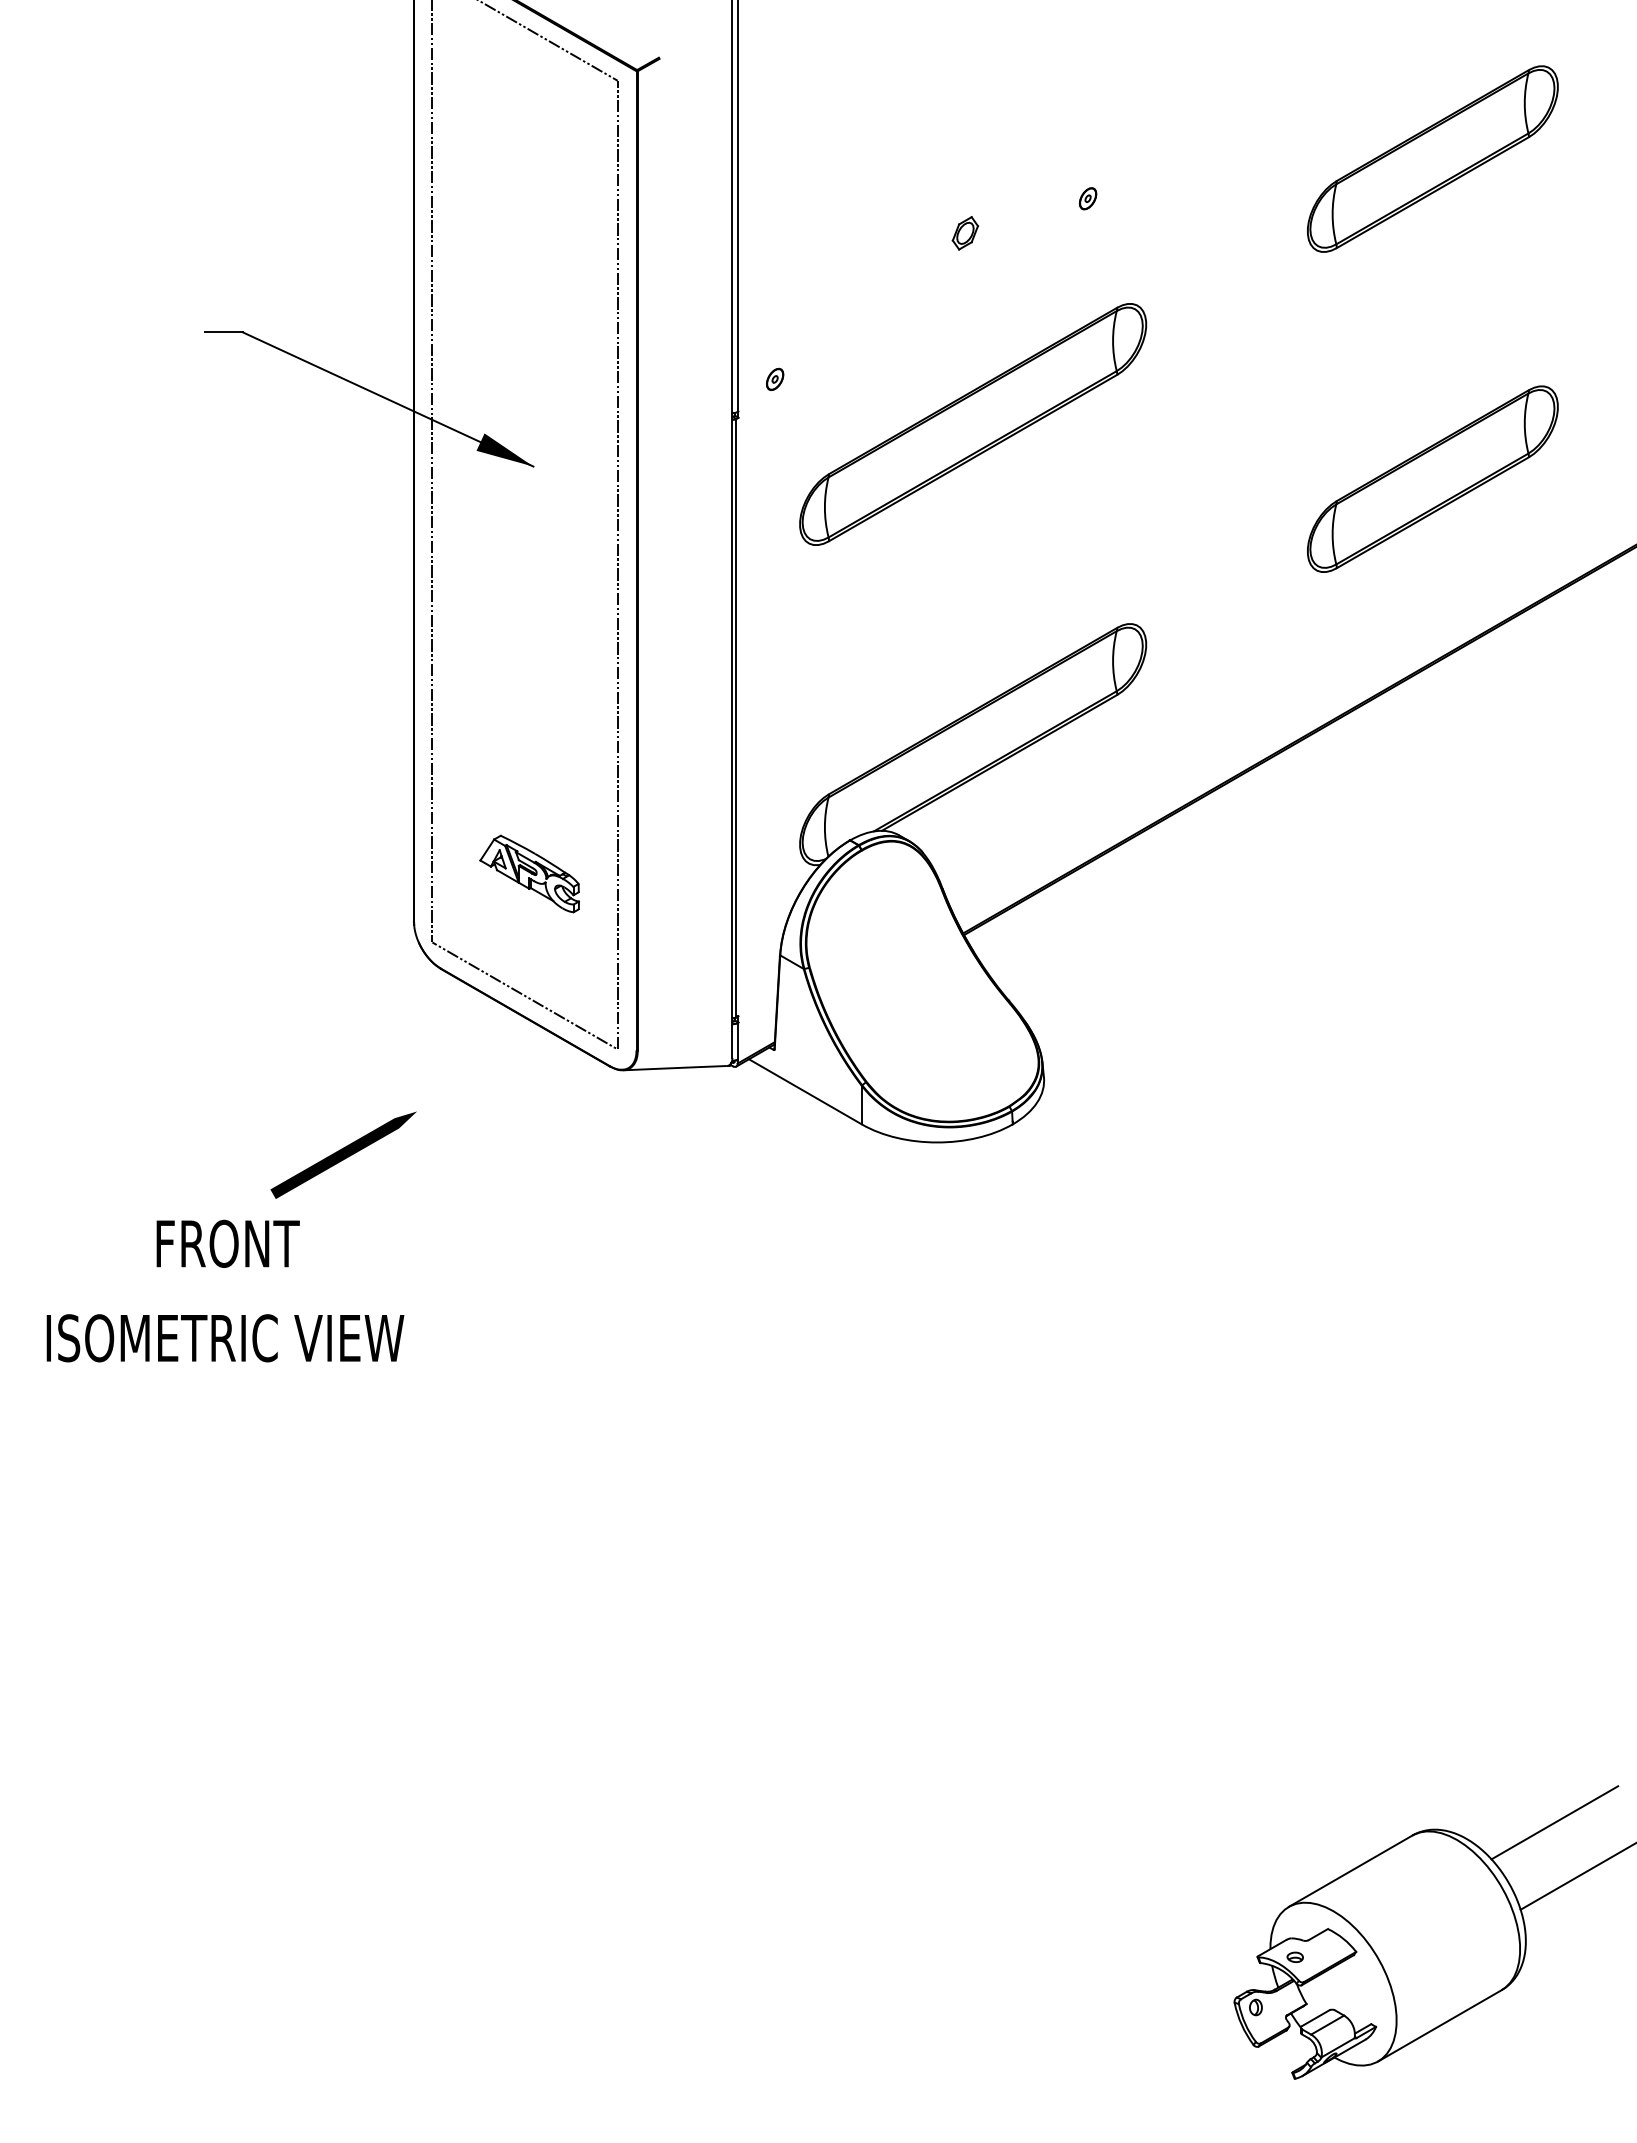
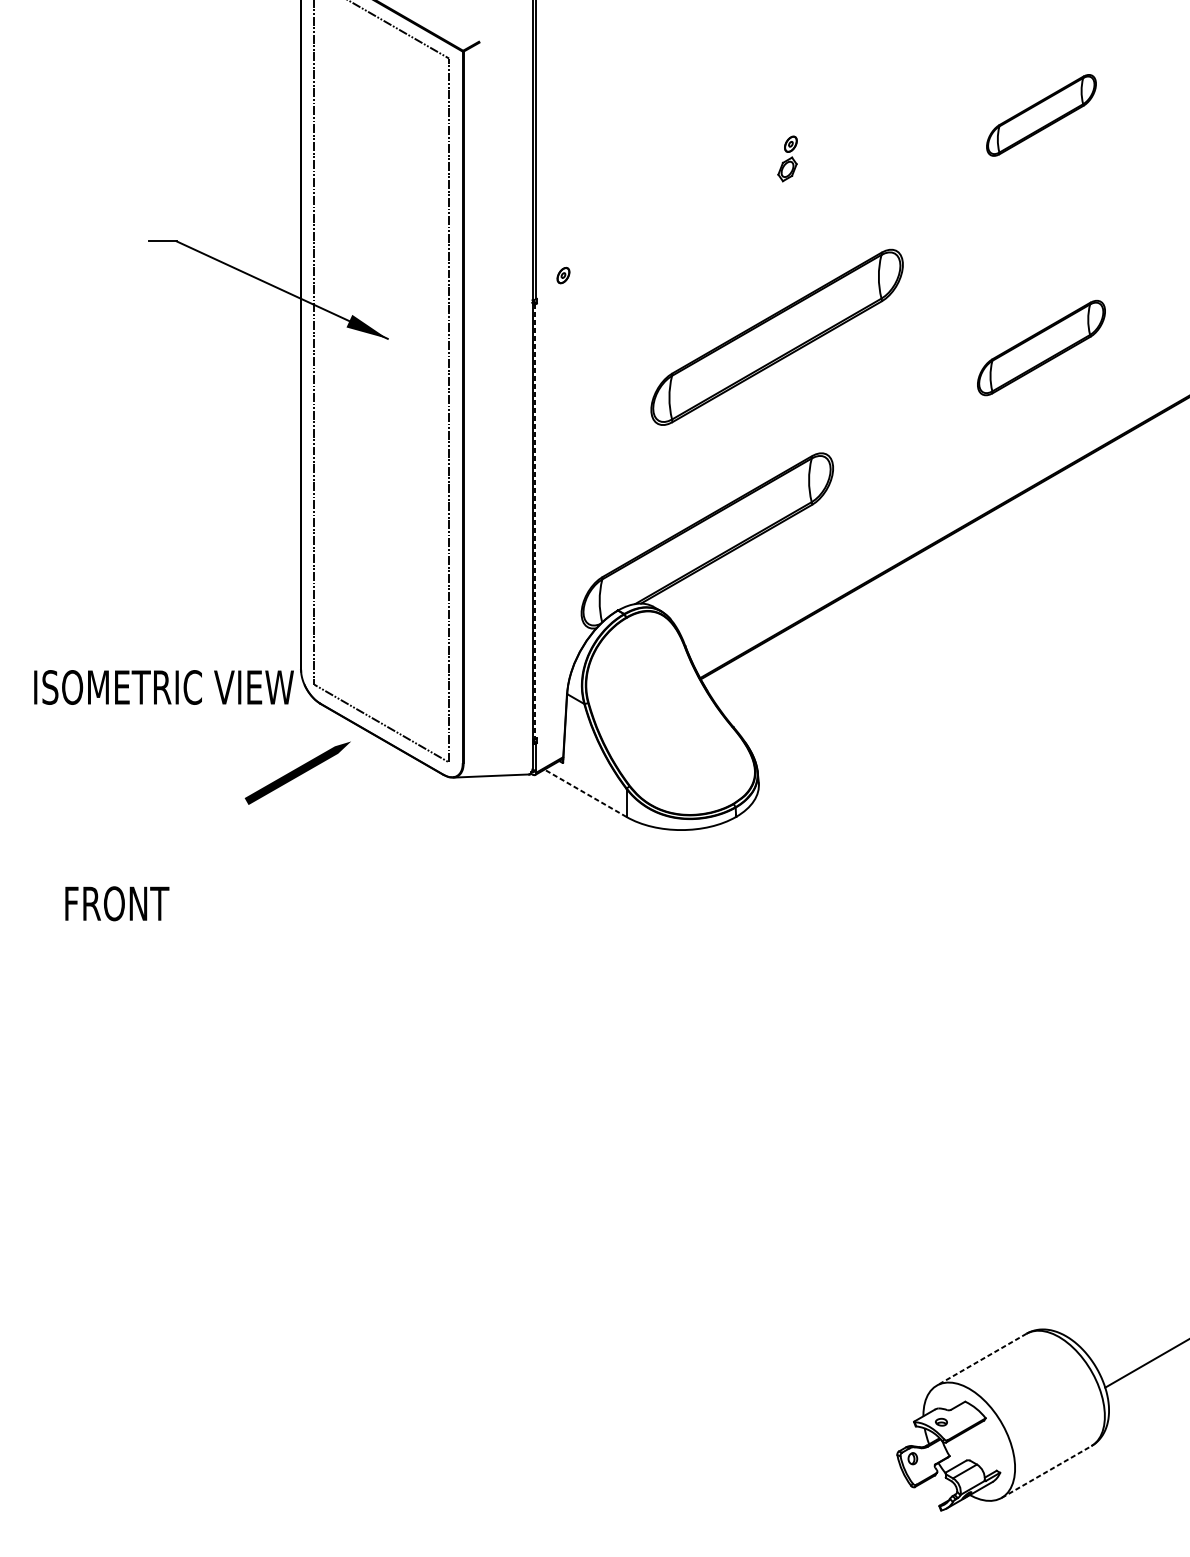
part: (1432, 158) -> (1041, 115), size x0.6
part: (965, 233) -> (787, 169), moved
part: (973, 424) -> (777, 337), moved
part: (1432, 478) -> (1041, 347), size x0.7
line: (736, 718) -> (535, 521), solid -> dashed
part: (529, 873) -> (384, 634), removed
line: (805, 1091) -> (585, 793), solid -> dashed
line: (343, 1154) -> (297, 772), moved
text: (227, 1243) -> (116, 903), moved
text: (225, 1338) -> (164, 687), moved
line: (1554, 1822) -> (1129, 1324), removed
line: (1350, 1871) -> (981, 1359), solid -> dashed
line: (1440, 2025) -> (1047, 1471), solid -> dashed

